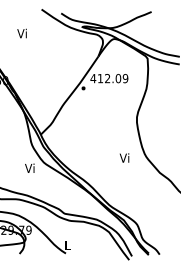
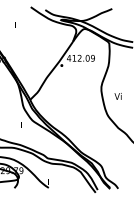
text: (21, 33) -> (15, 24), Vi -> L
text: (124, 157) -> (118, 96), moved
text: (29, 167) -> (21, 124), Vi -> L

